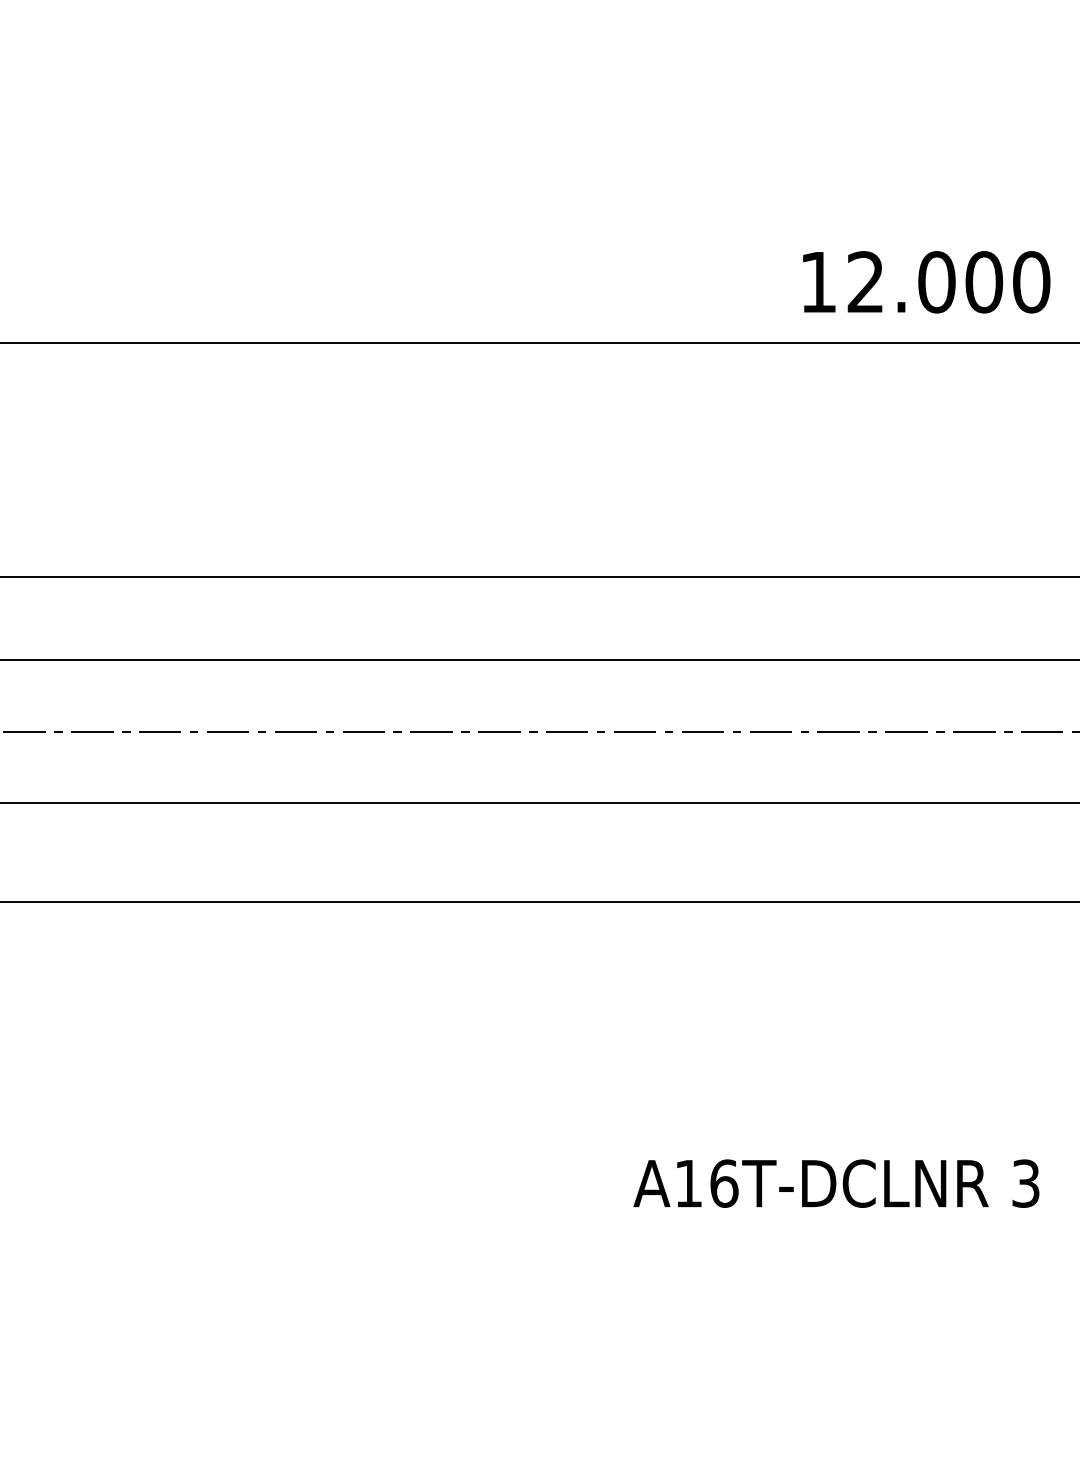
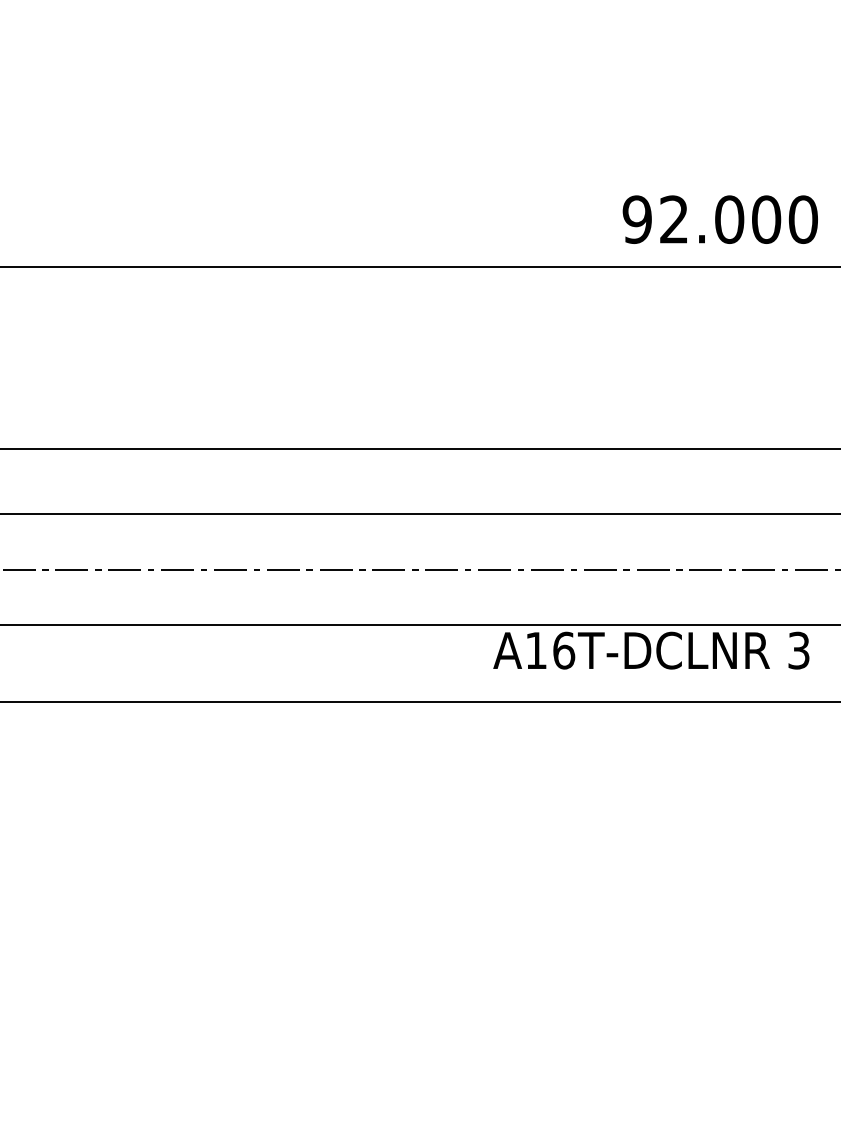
text: (818, 282) -> (637, 219), 12.000 -> 92.000
text: (836, 1183) -> (651, 650), moved

